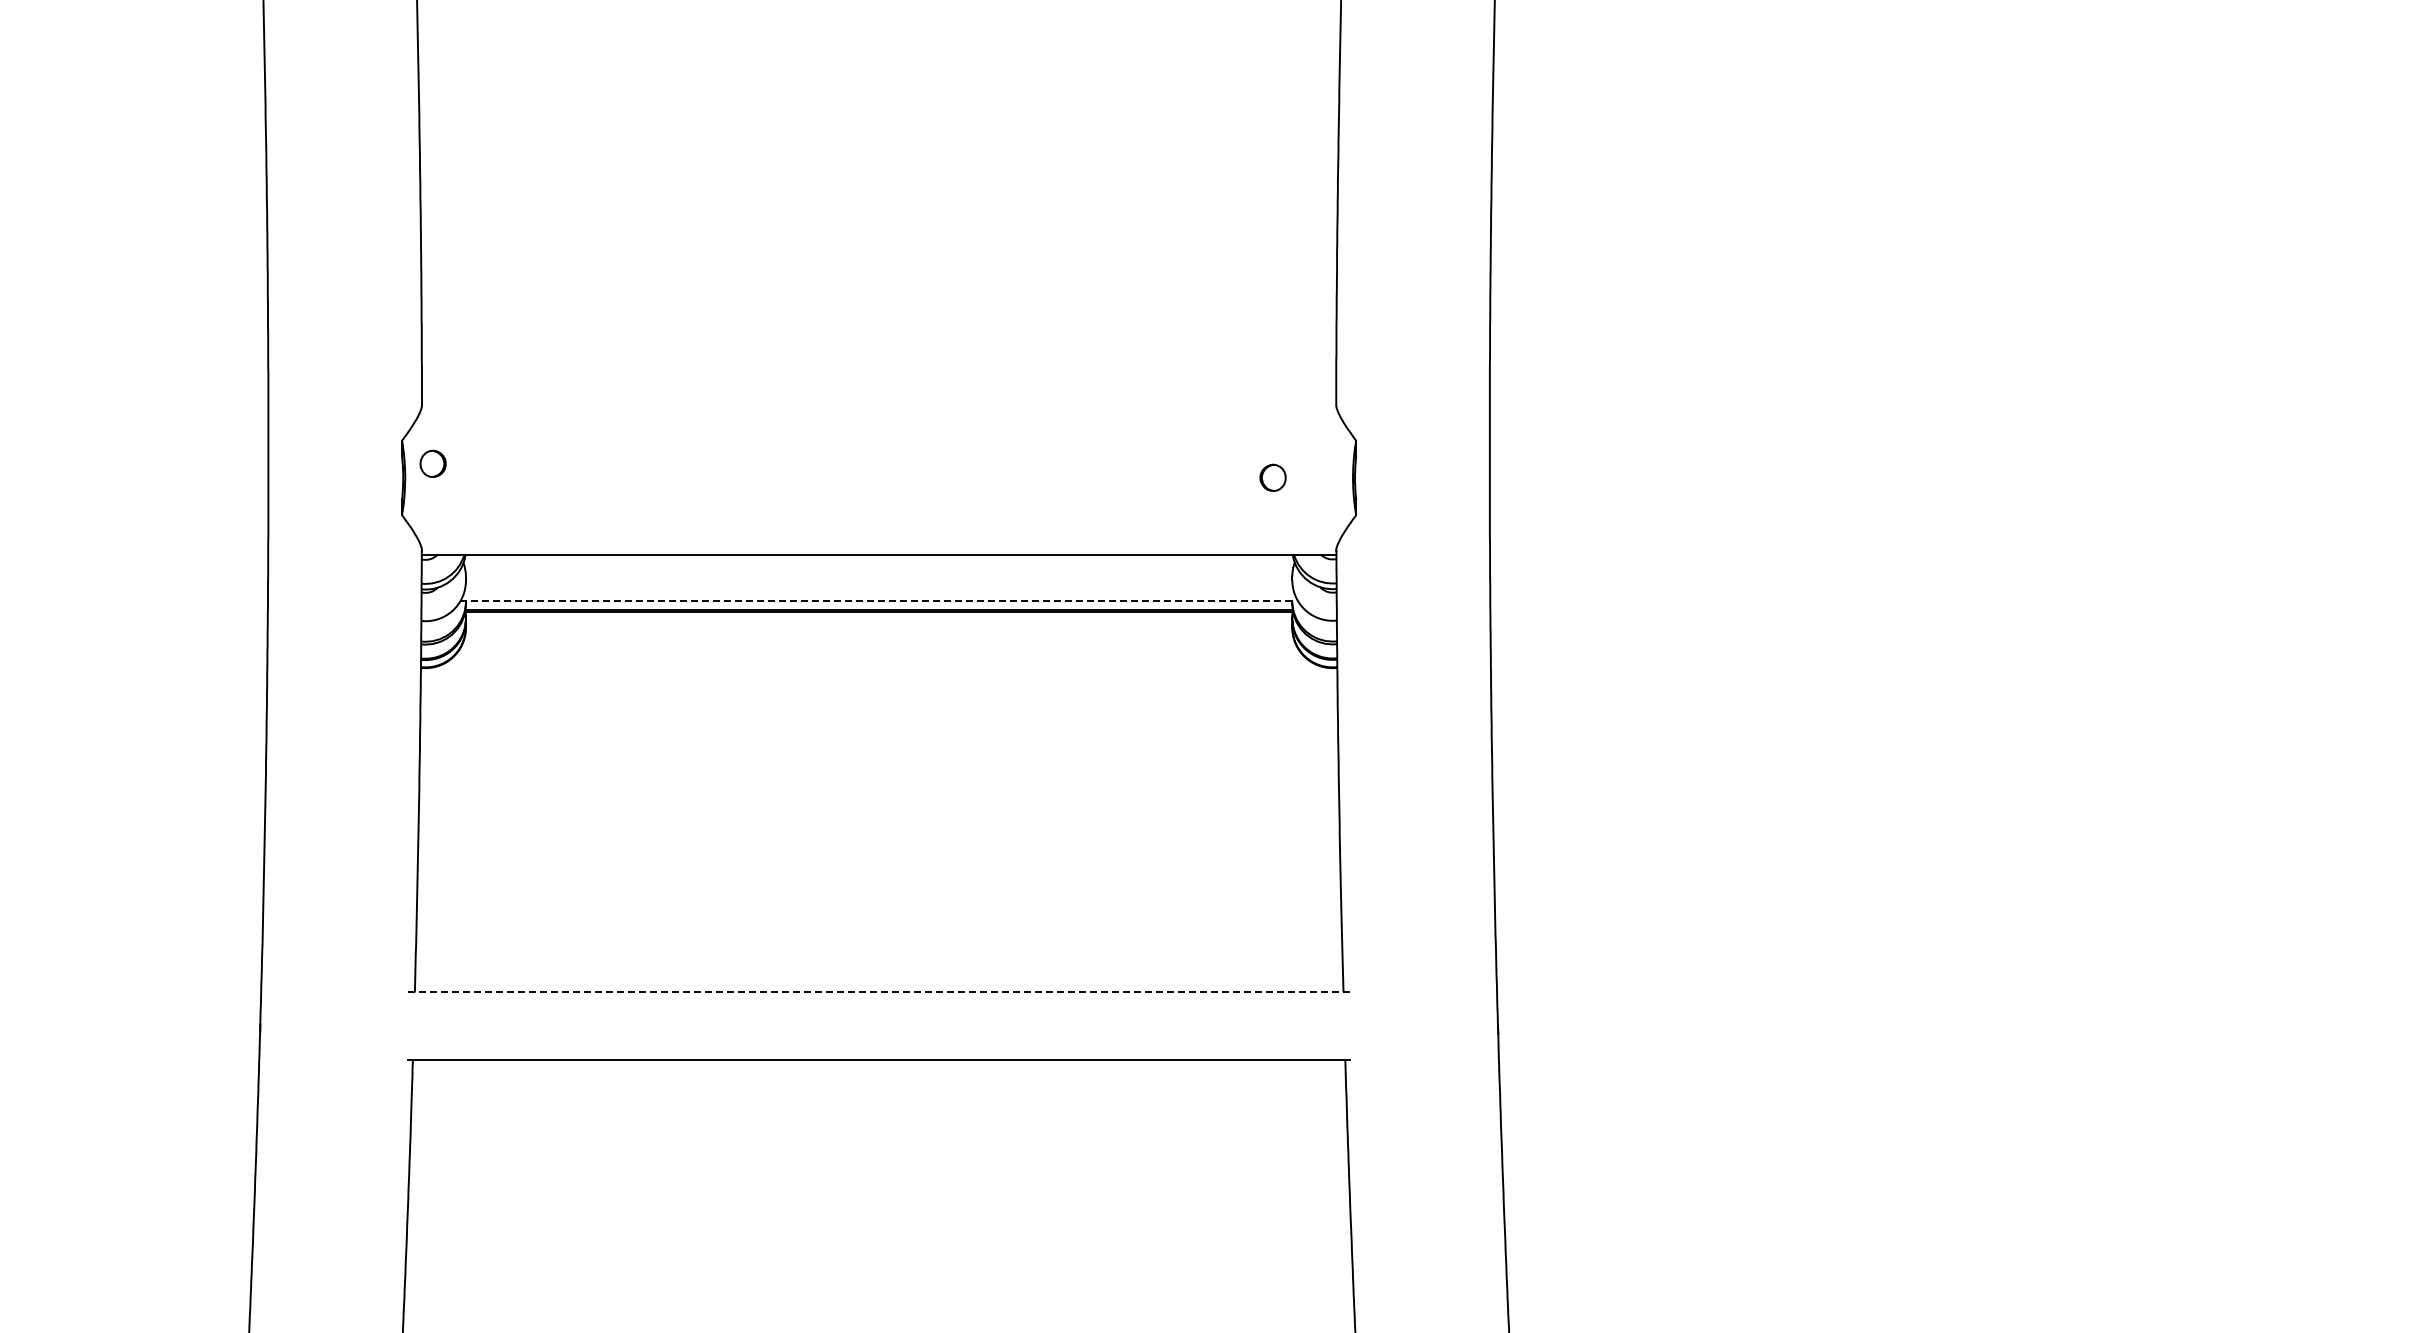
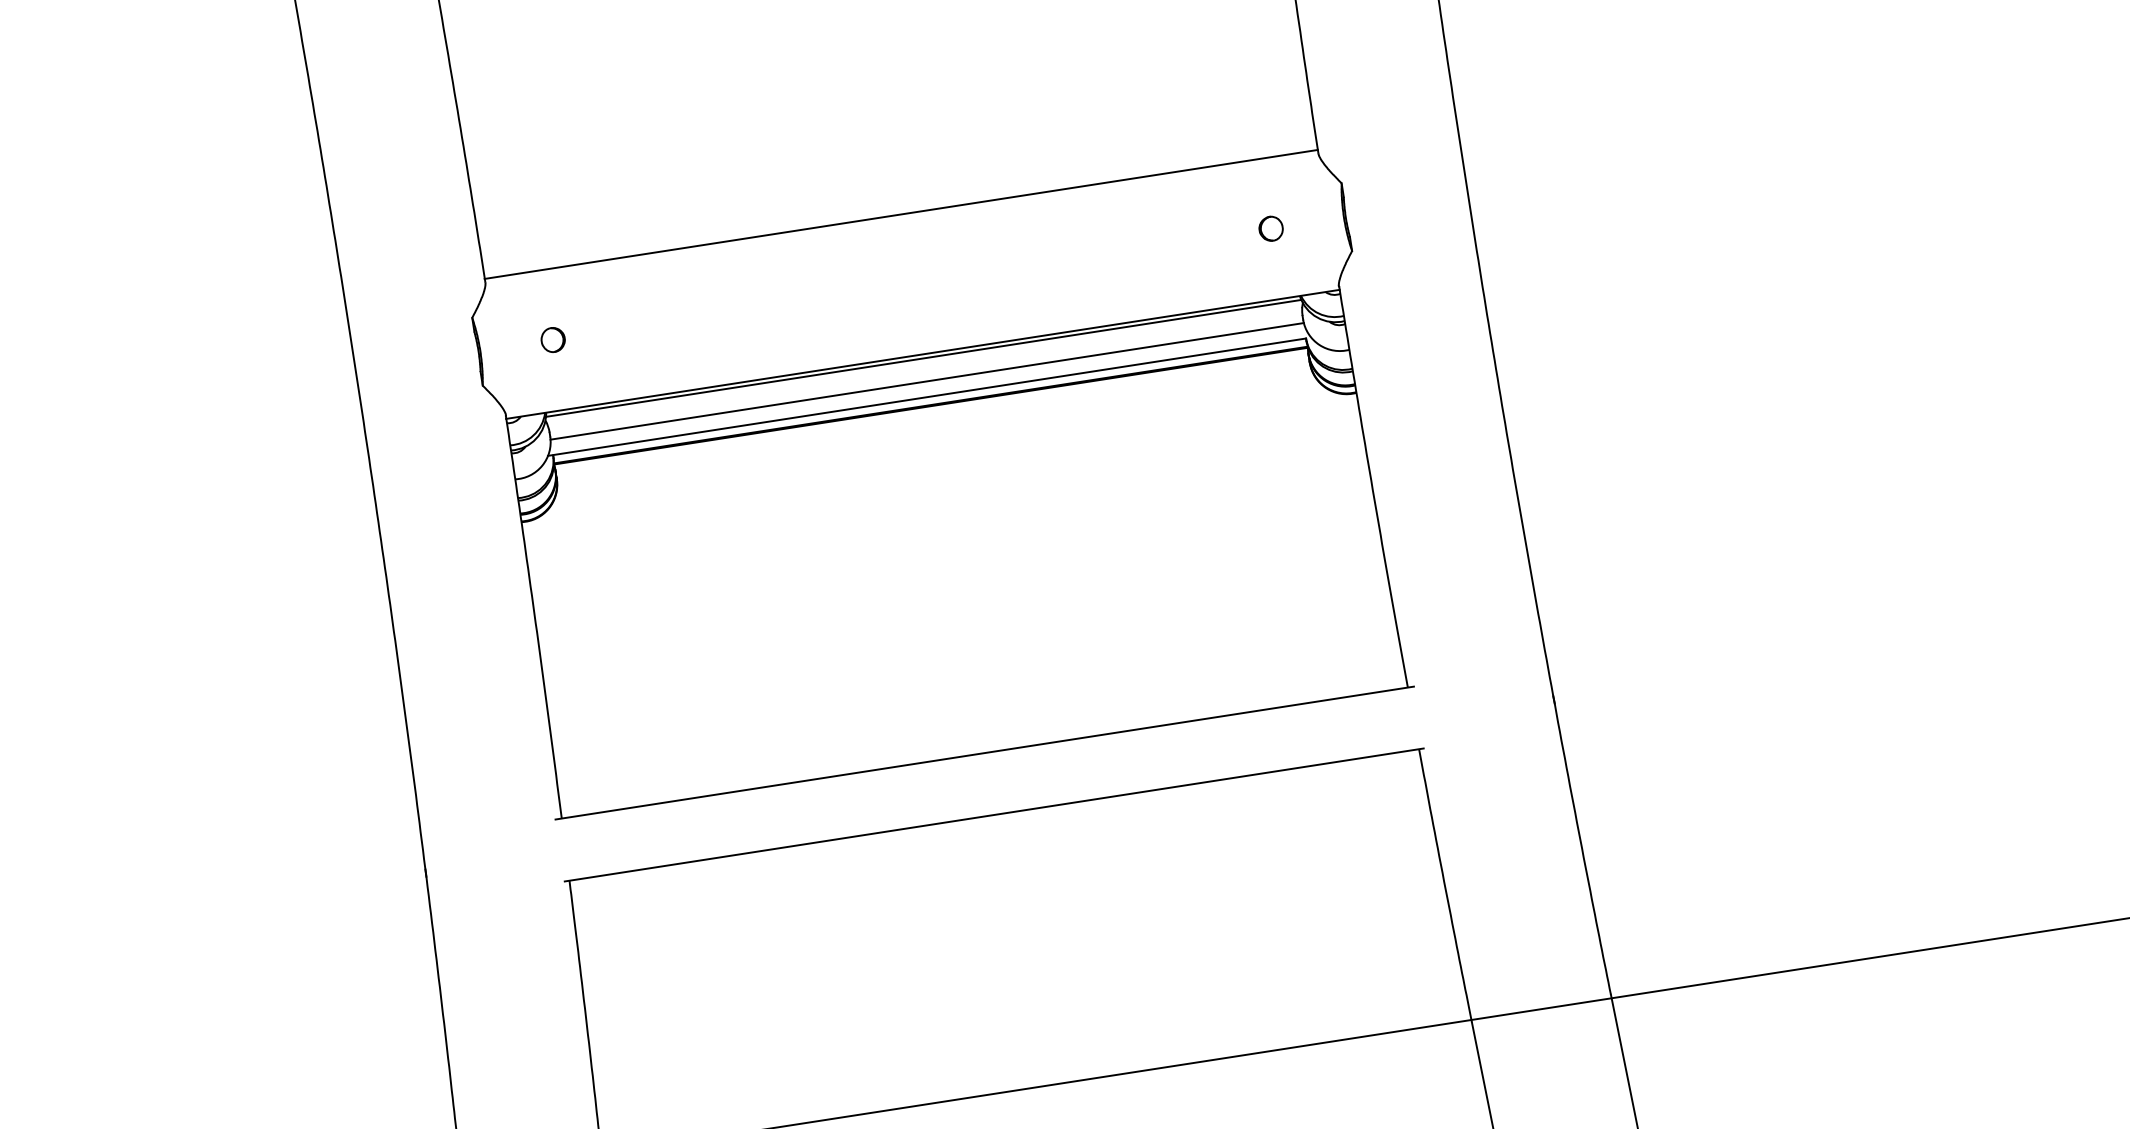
line: (878, 401) -> (900, 214), added
part: (432, 463) -> (552, 339), moved
line: (878, 559) -> (923, 358), added
line: (878, 584) -> (926, 381), added
line: (876, 601) -> (927, 397), dashed -> solid
line: (878, 992) -> (984, 753), dashed -> solid

